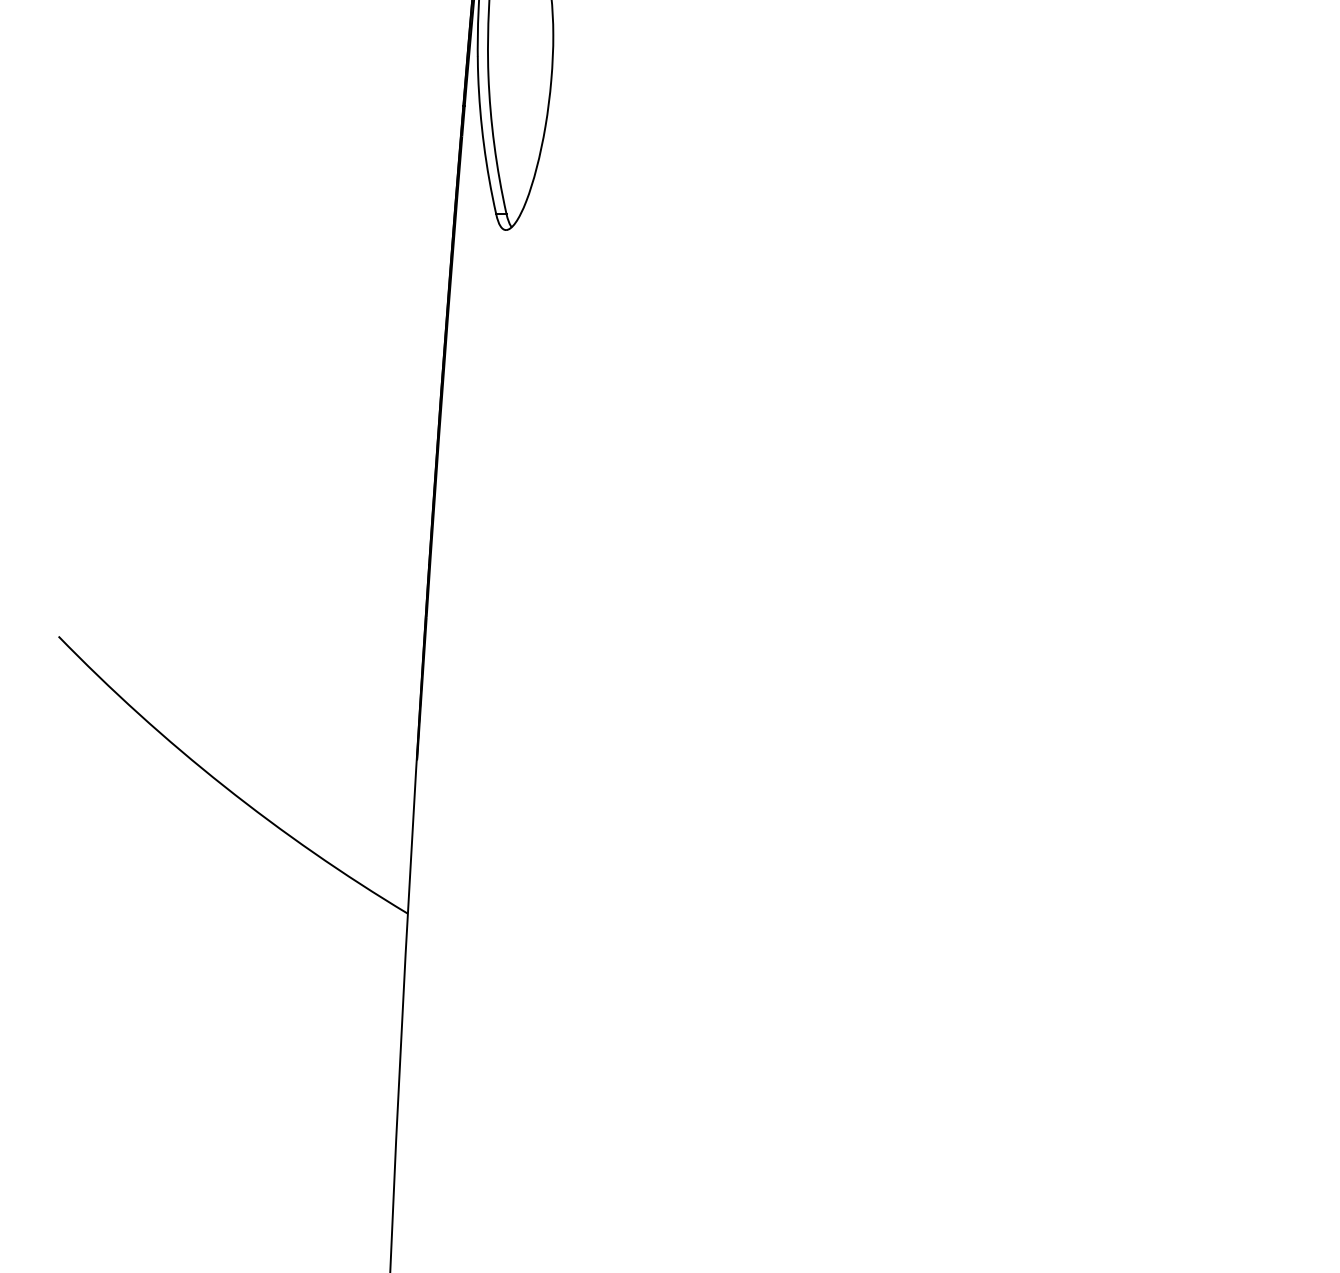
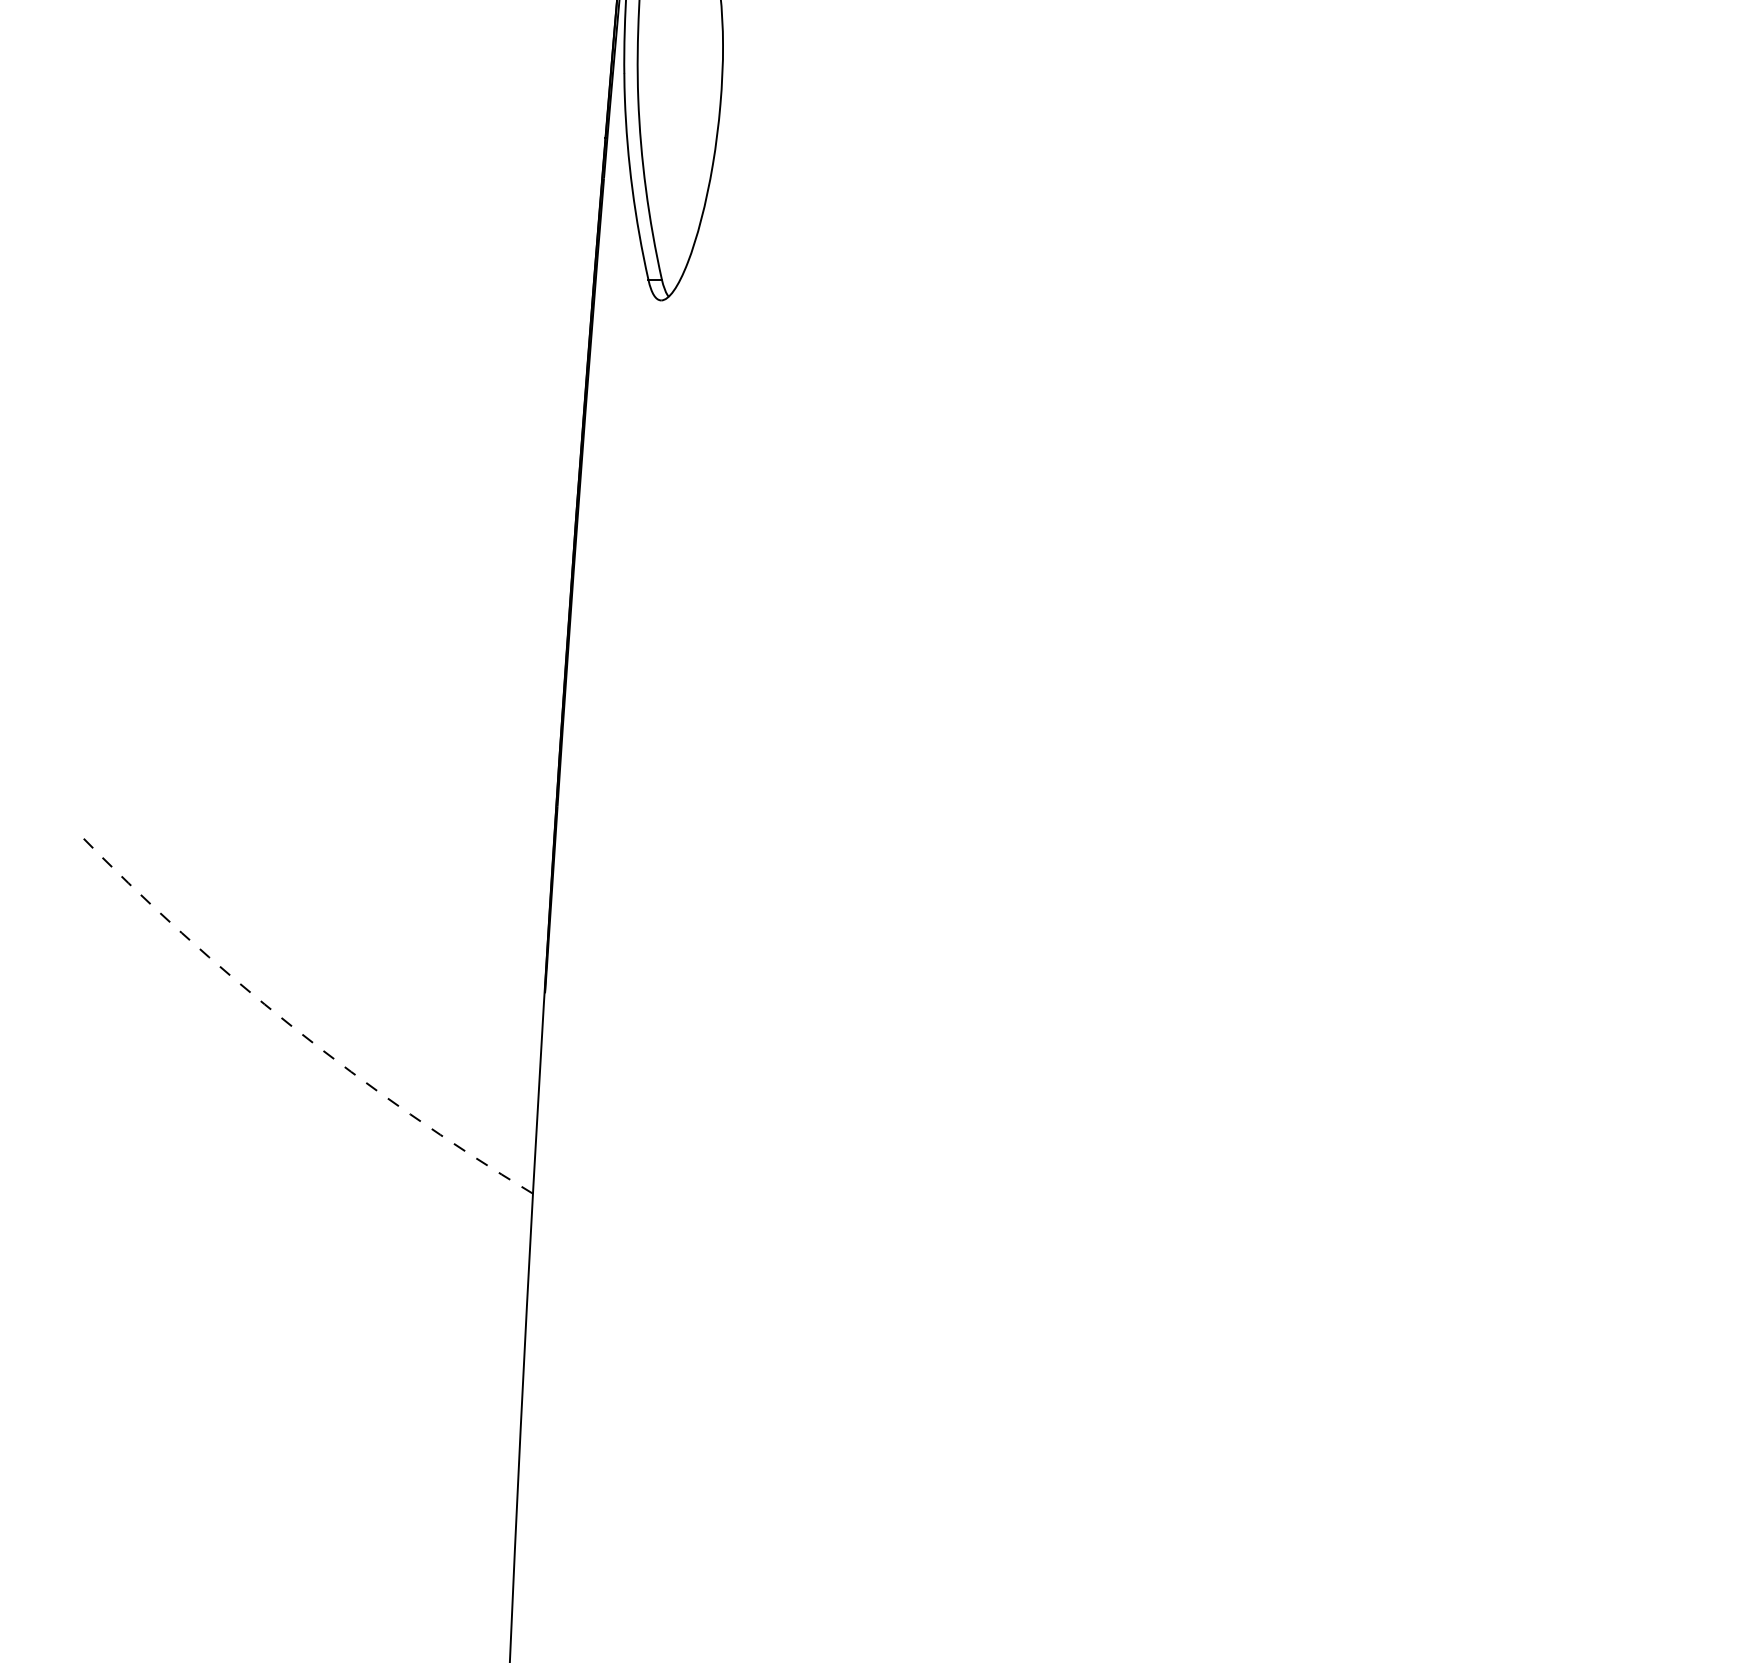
arc: (224, 786) -> (293, 1027), solid -> dashed

